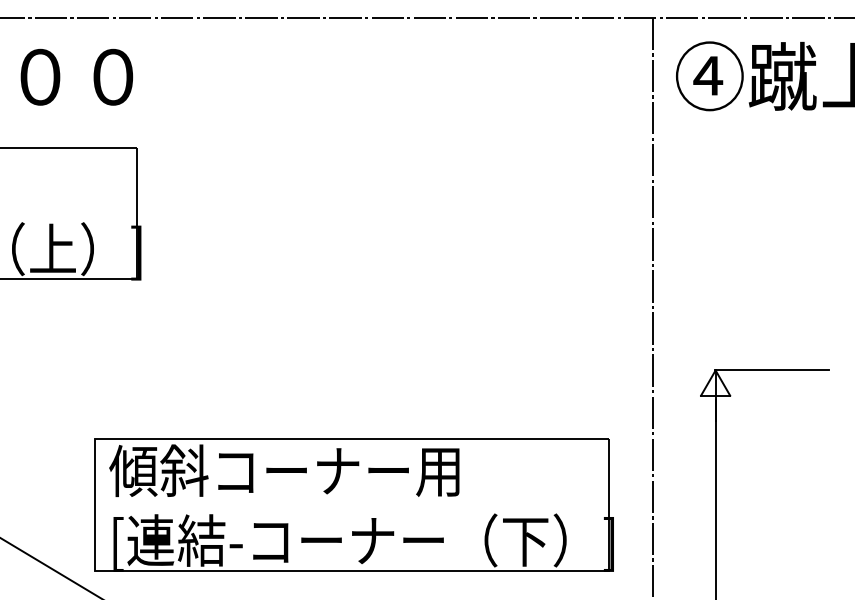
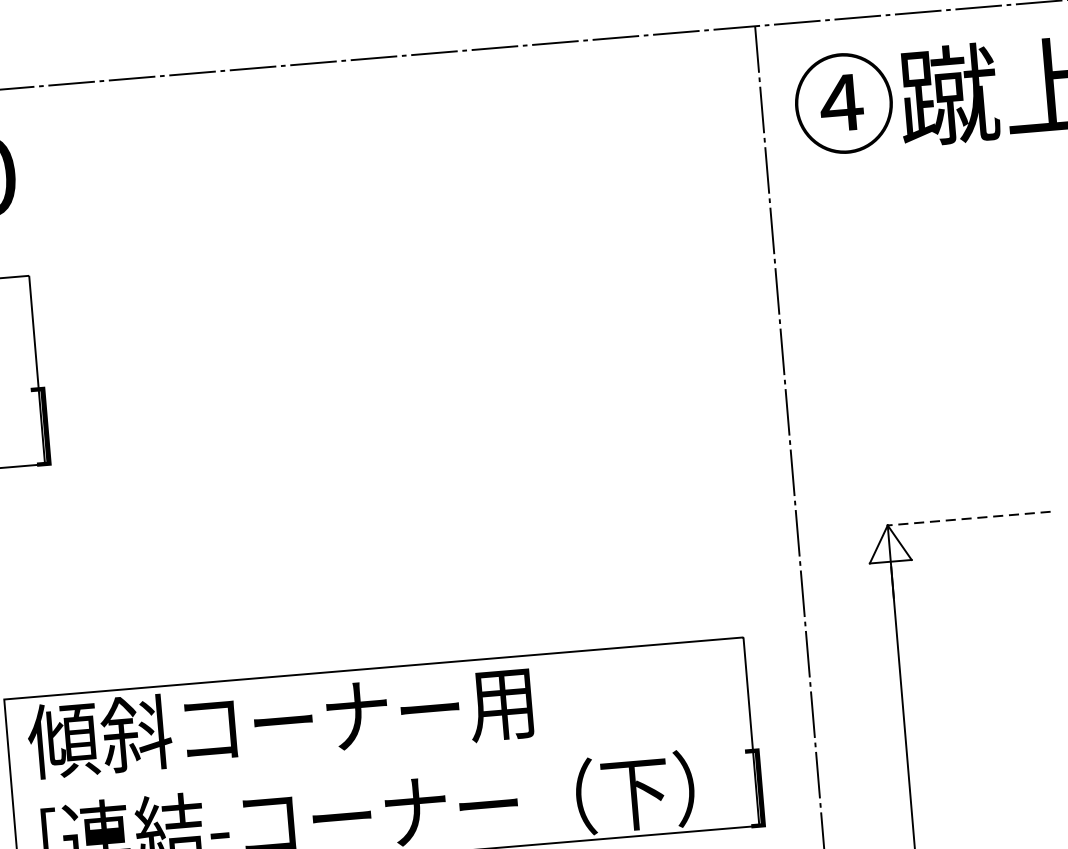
line: (771, 370) -> (968, 518), solid -> dashed

